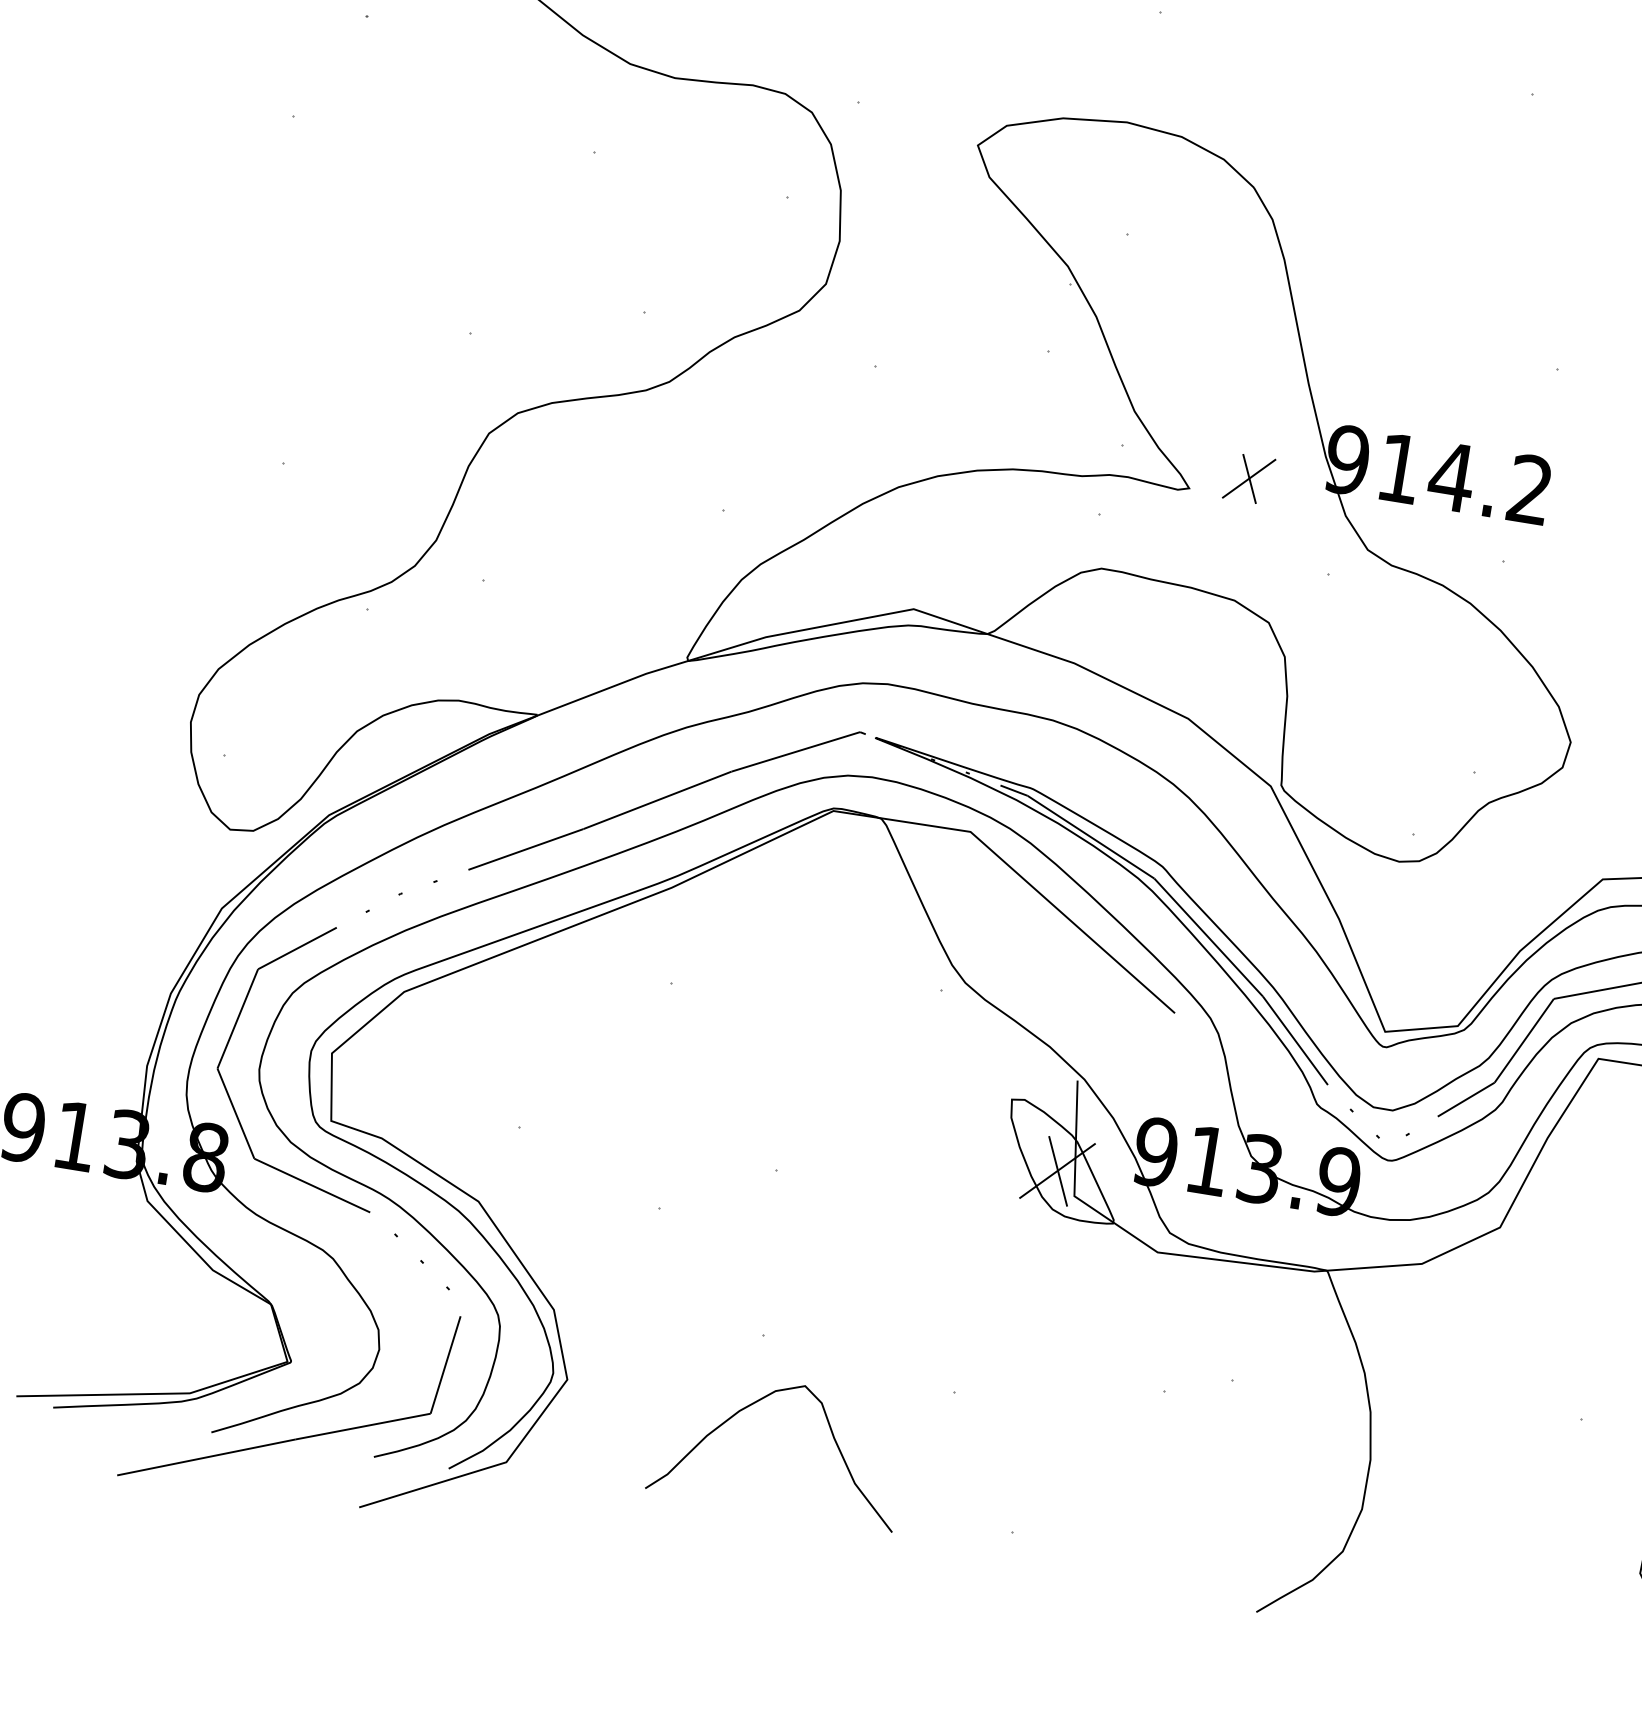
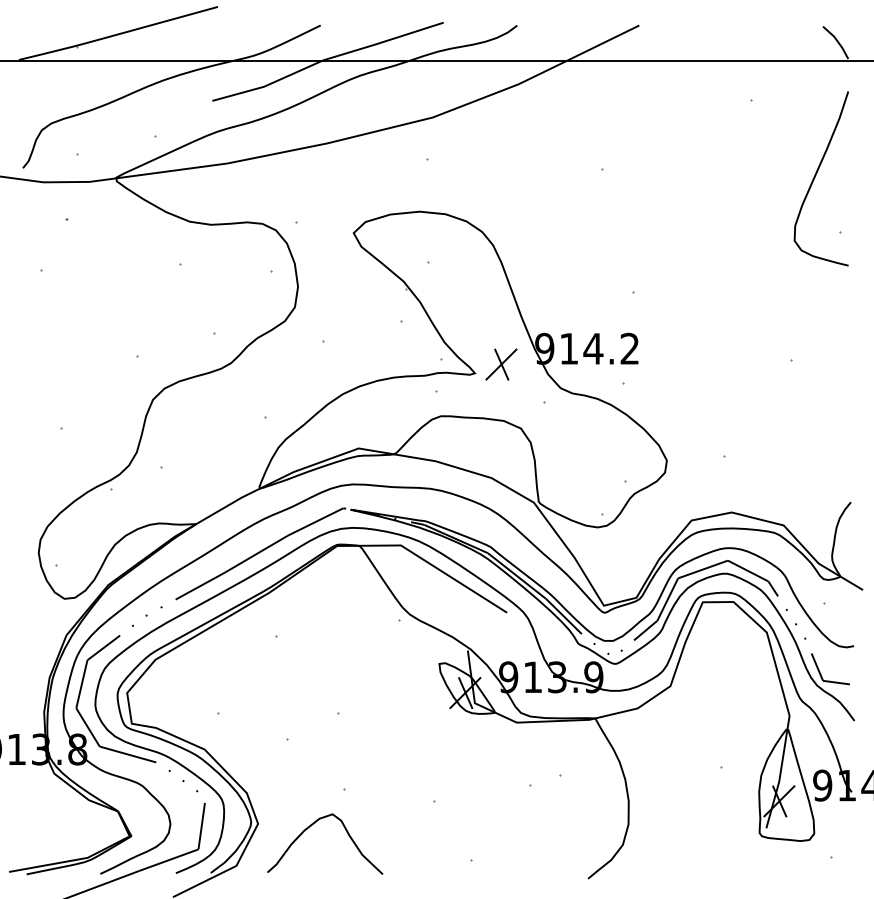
part: (1249, 478) -> (501, 364), size x1.43
curve: (753, 1406) -> (310, 827), moved

